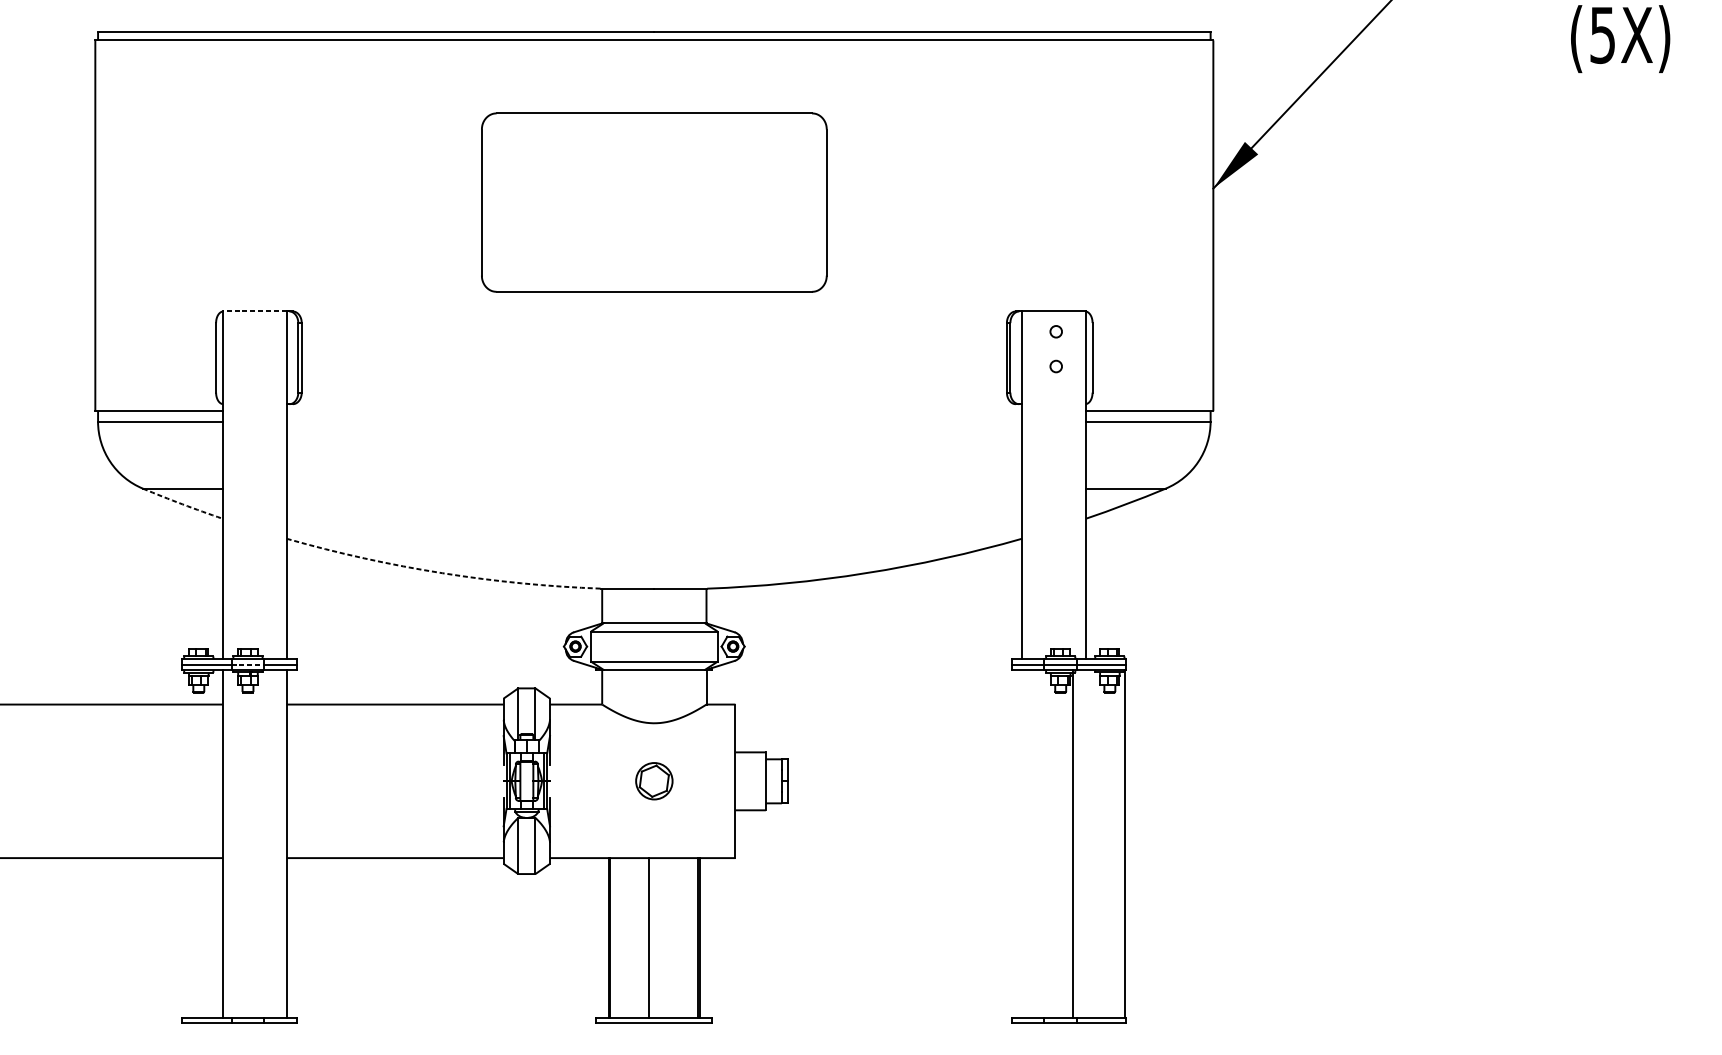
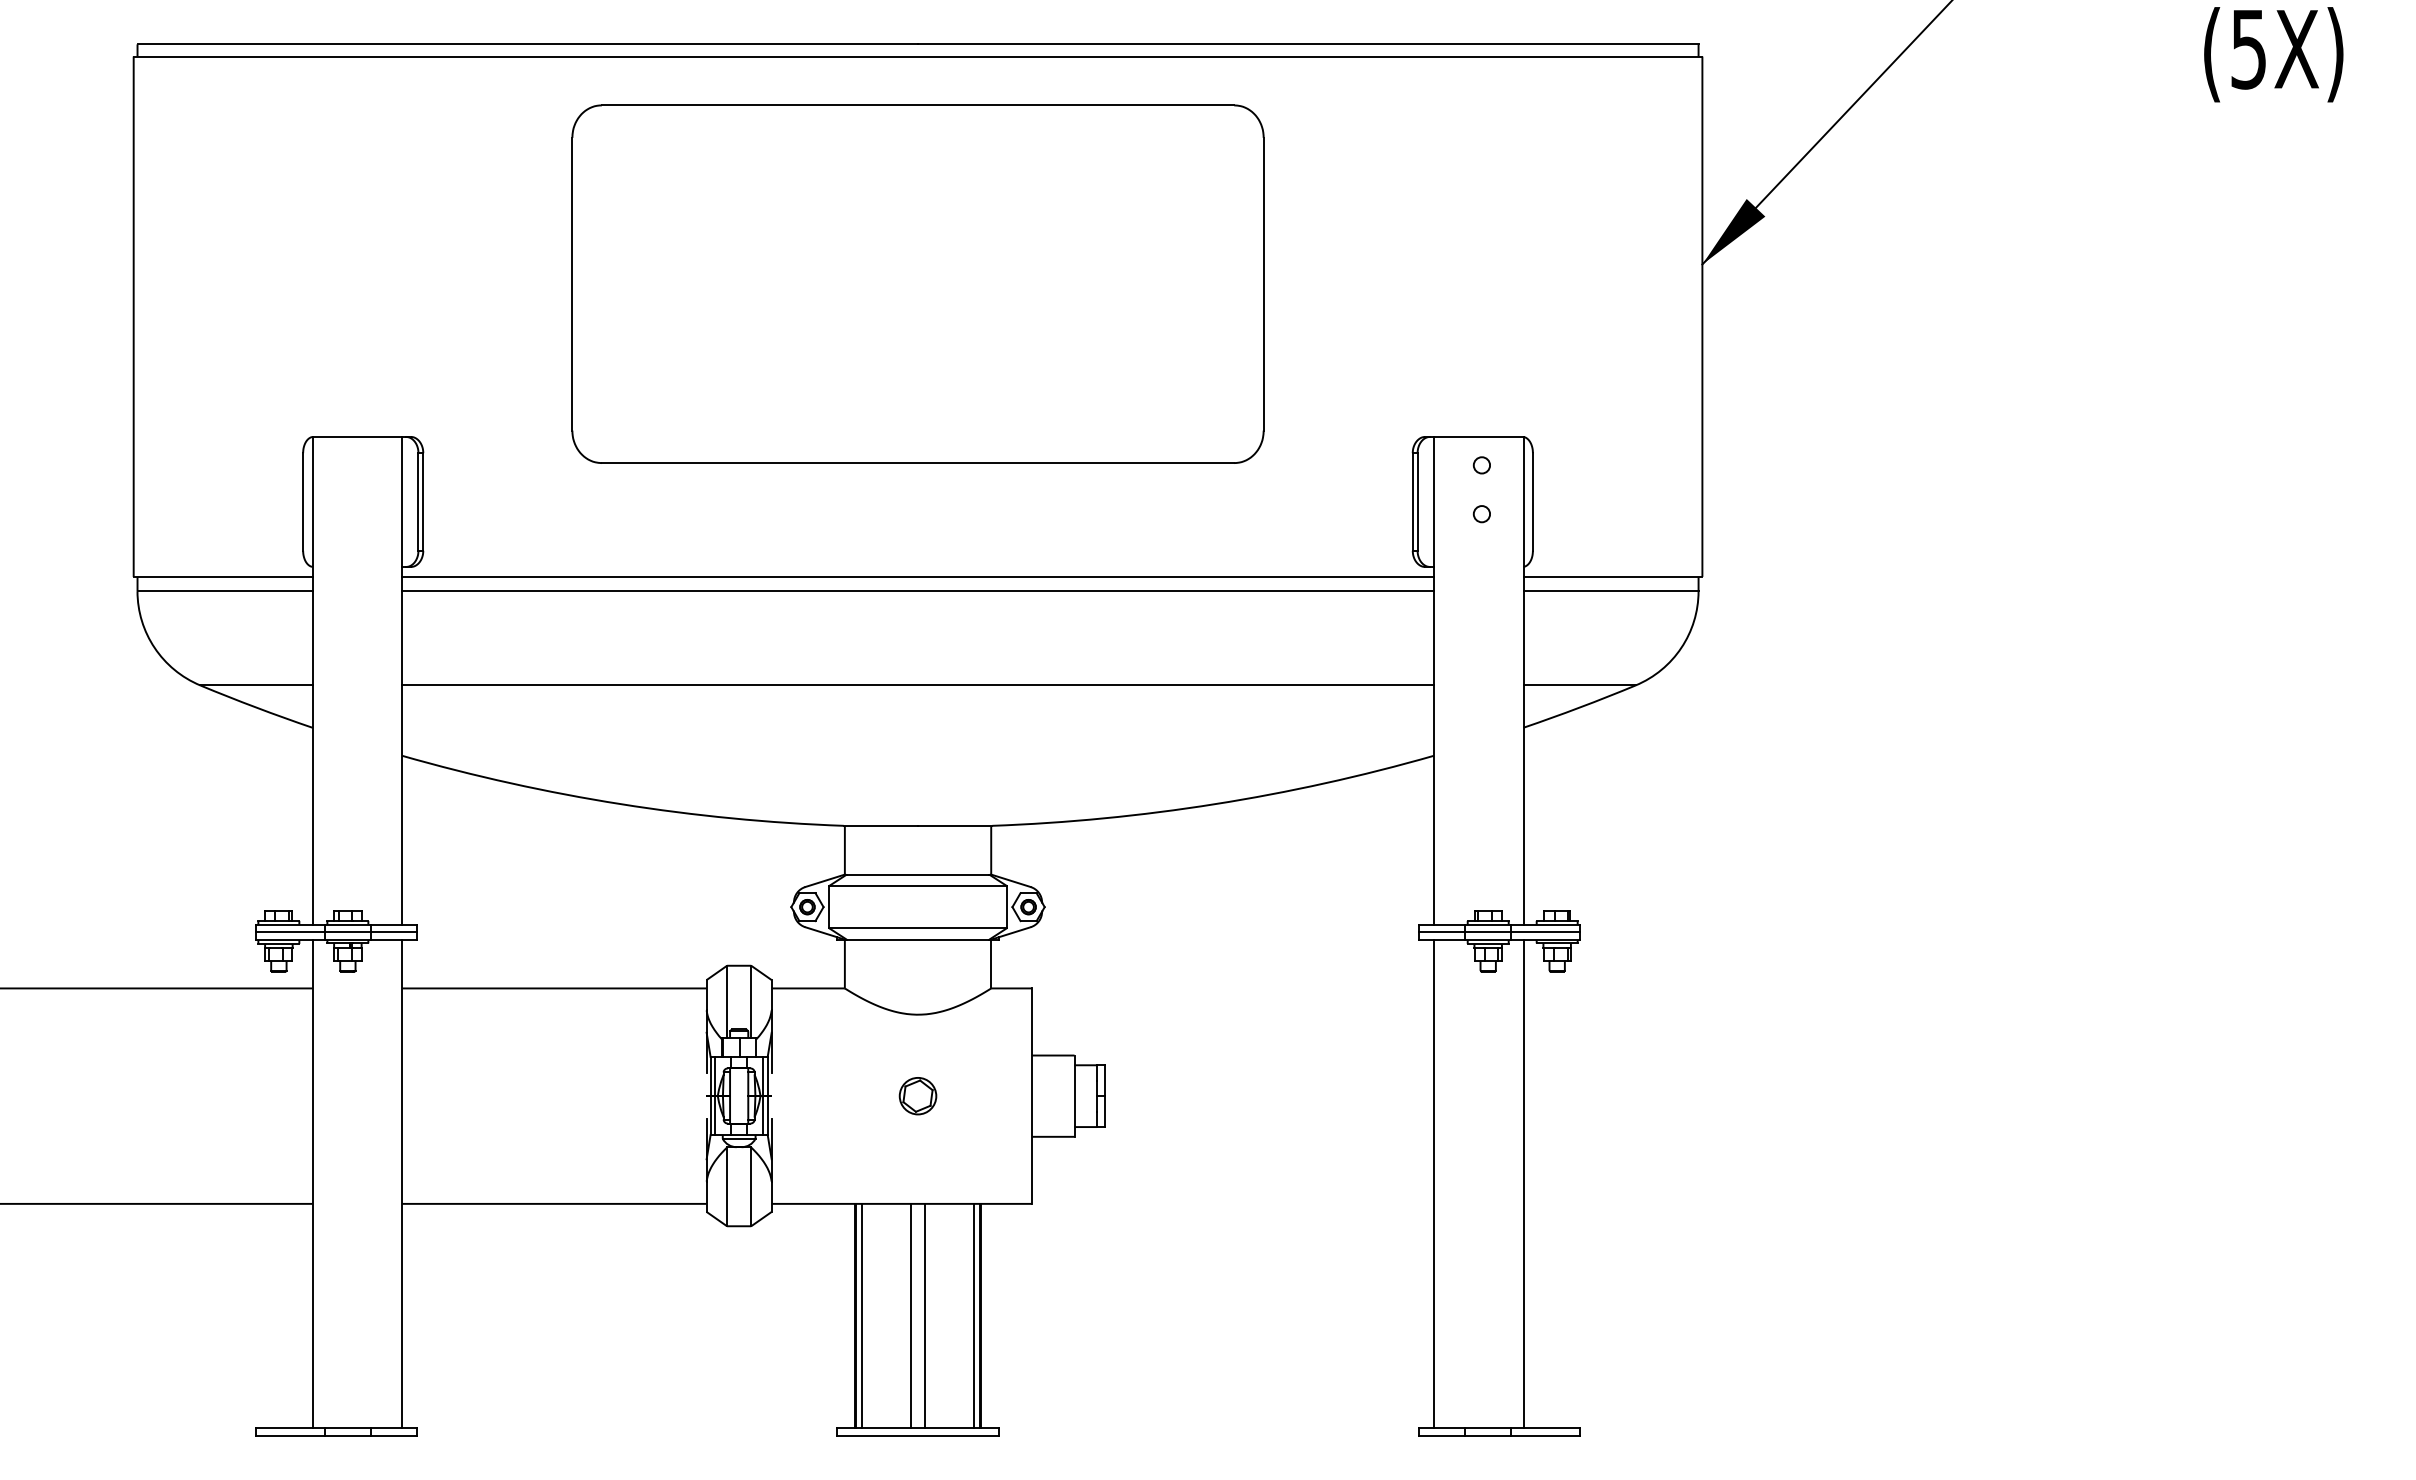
part: (653, 202) -> (917, 283), size x1.43
line: (254, 311) -> (357, 436), dashed -> solid
line: (653, 410) -> (917, 576), added
line: (653, 421) -> (917, 591), added
line: (653, 488) -> (917, 685), added
arc: (182, 504) -> (256, 707), dashed -> solid
arc: (442, 573) -> (620, 804), dashed -> solid
line: (247, 664) -> (347, 932), dashed -> solid
part: (653, 781) -> (917, 1096), size x0.71
line: (1072, 843) -> (1433, 1183), moved
line: (1125, 843) -> (1523, 1183), moved
line: (614, 937) -> (862, 1315), added
line: (659, 937) -> (925, 1315), added
line: (694, 937) -> (974, 1315), added

